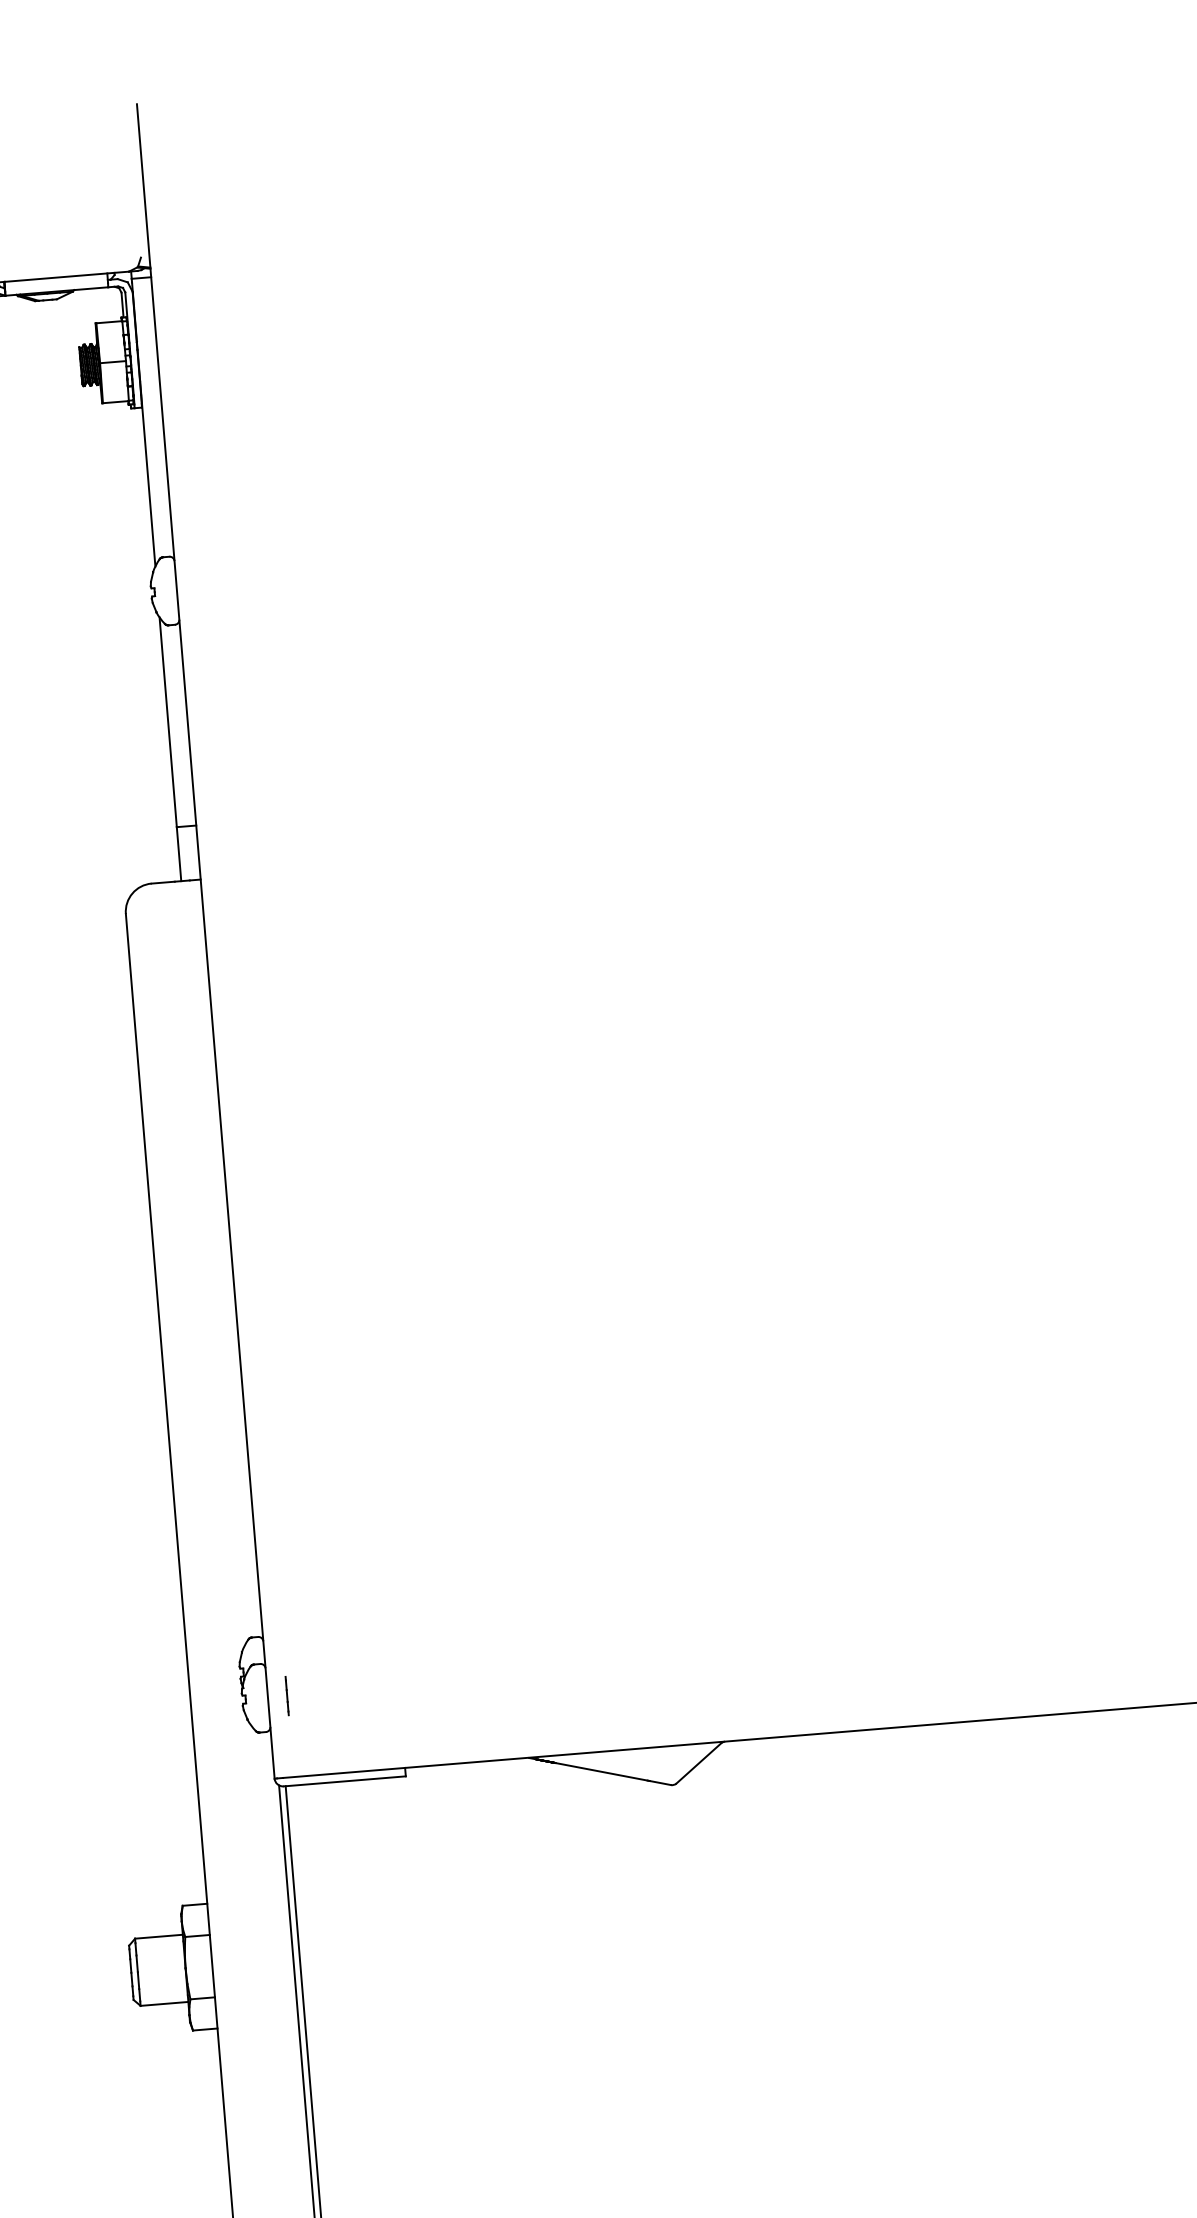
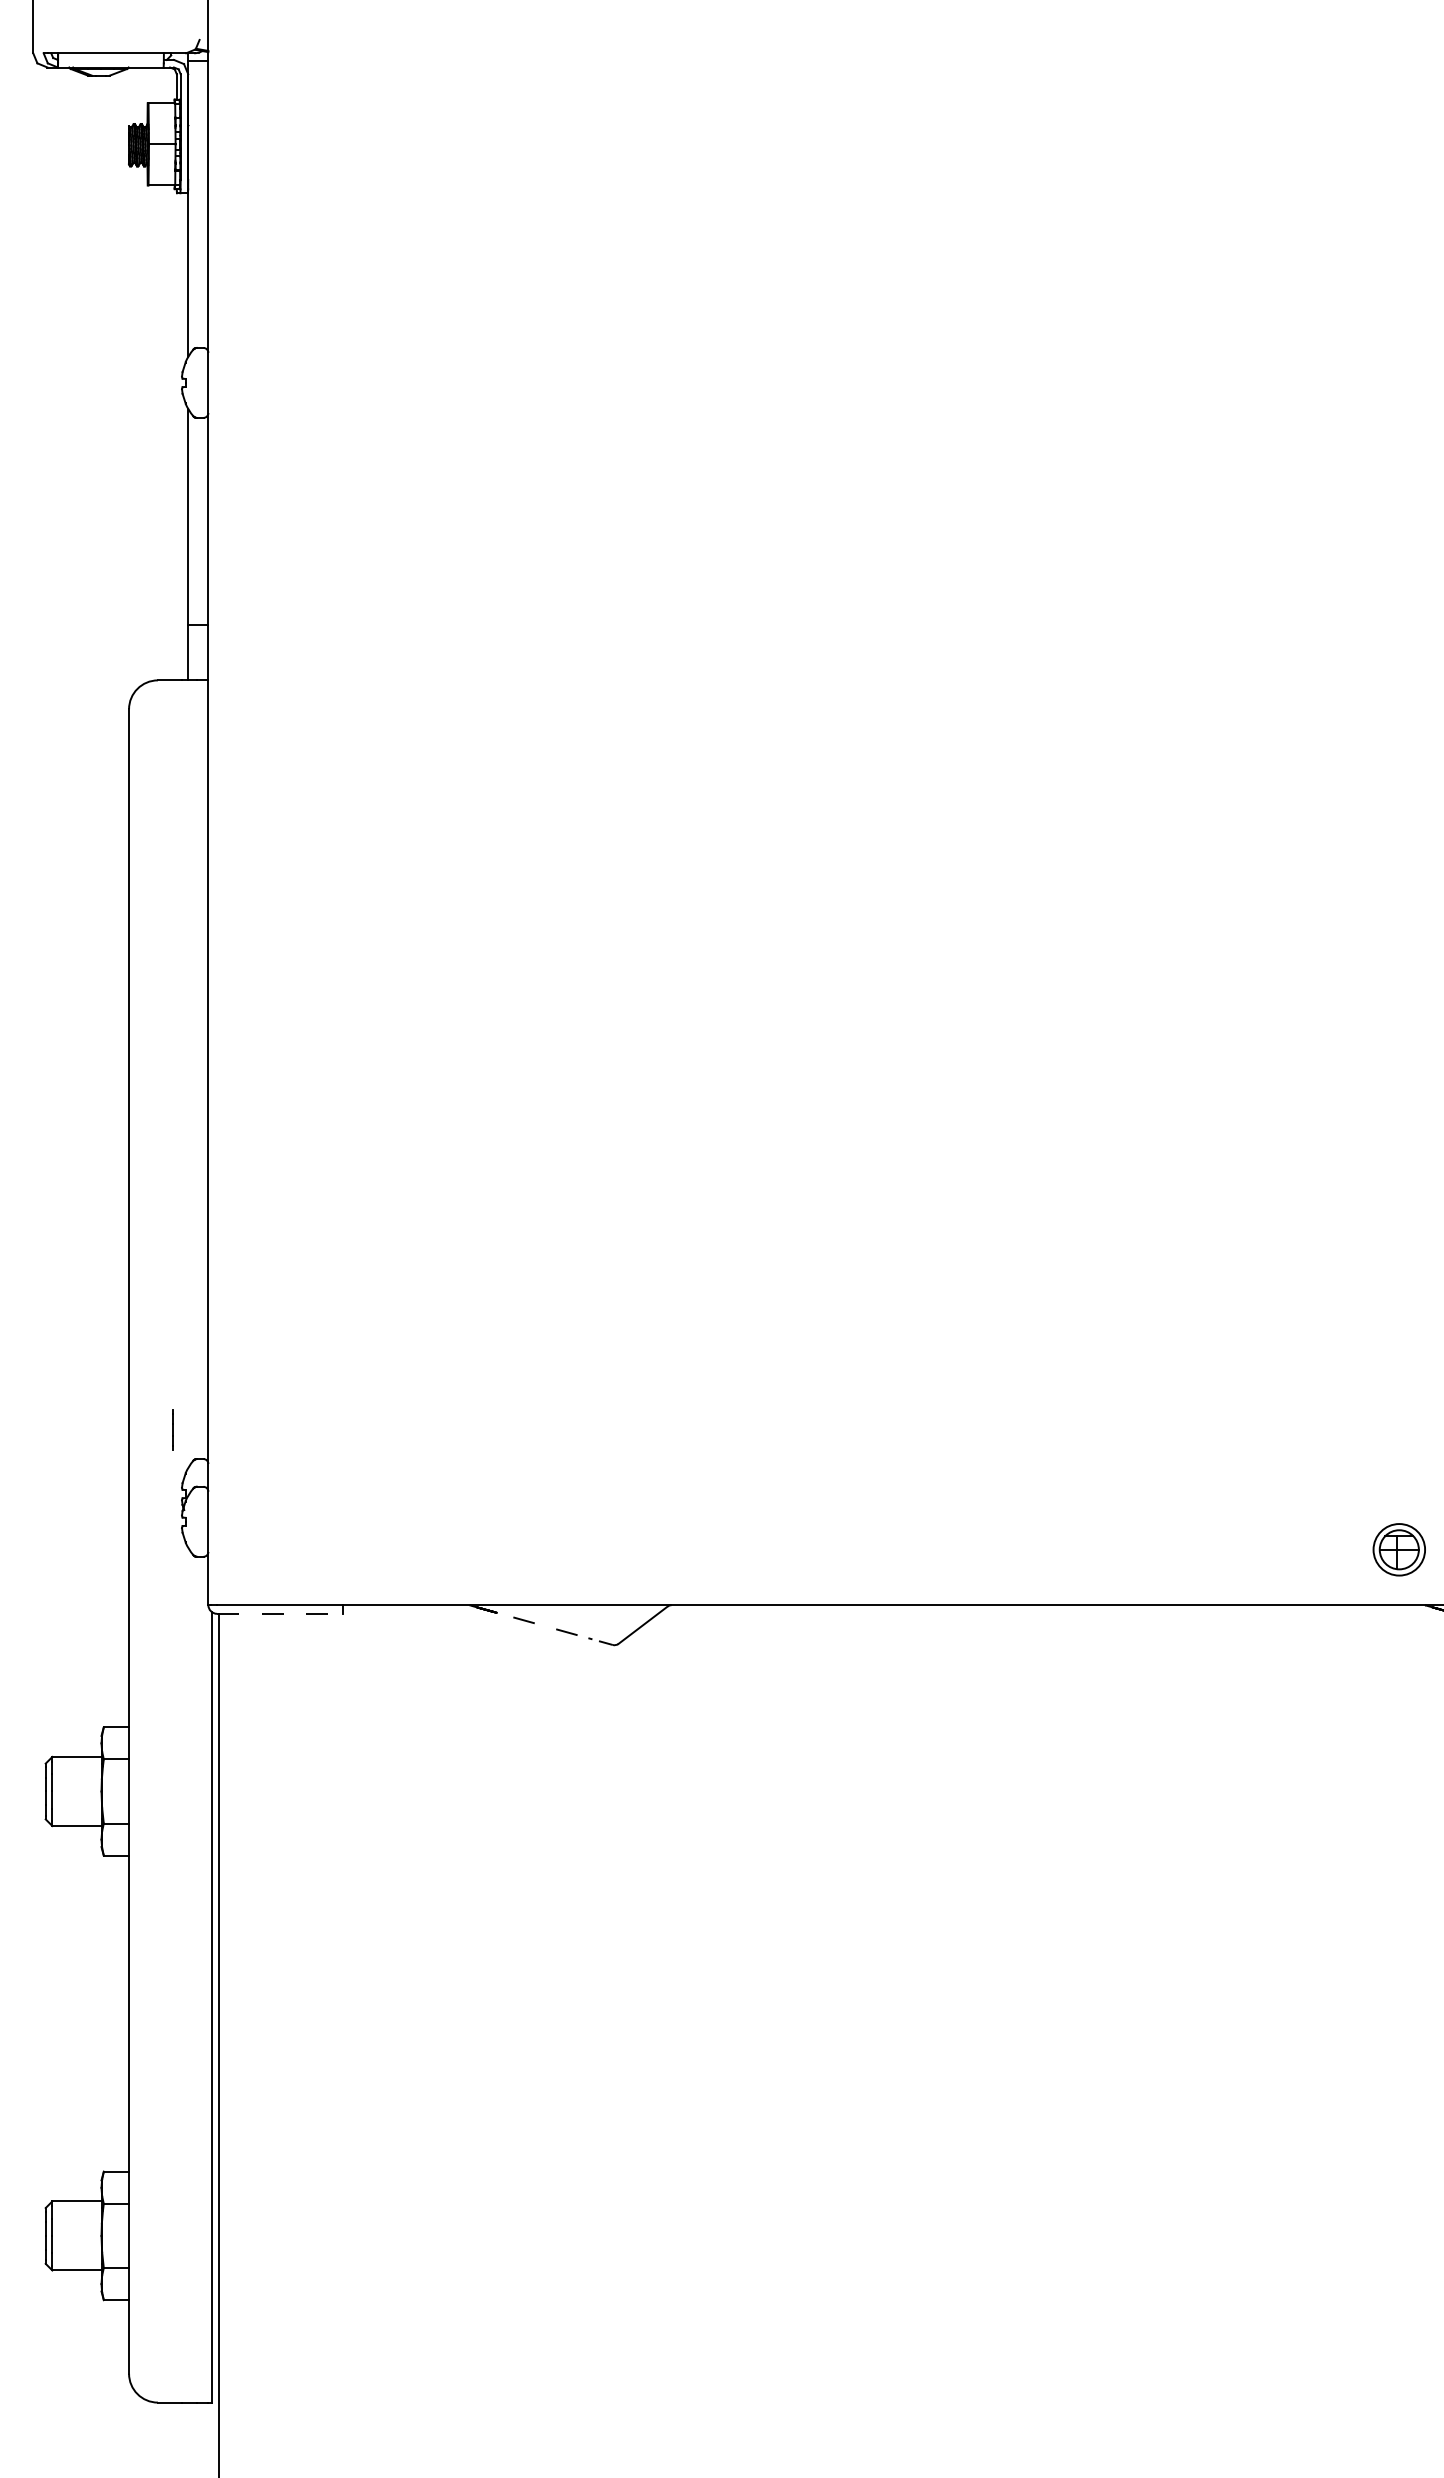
line: (286, 1695) -> (172, 1429), moved
line: (600, 1771) -> (541, 1625), solid -> dashed
line: (344, 1781) -> (279, 1613), solid -> dashed

